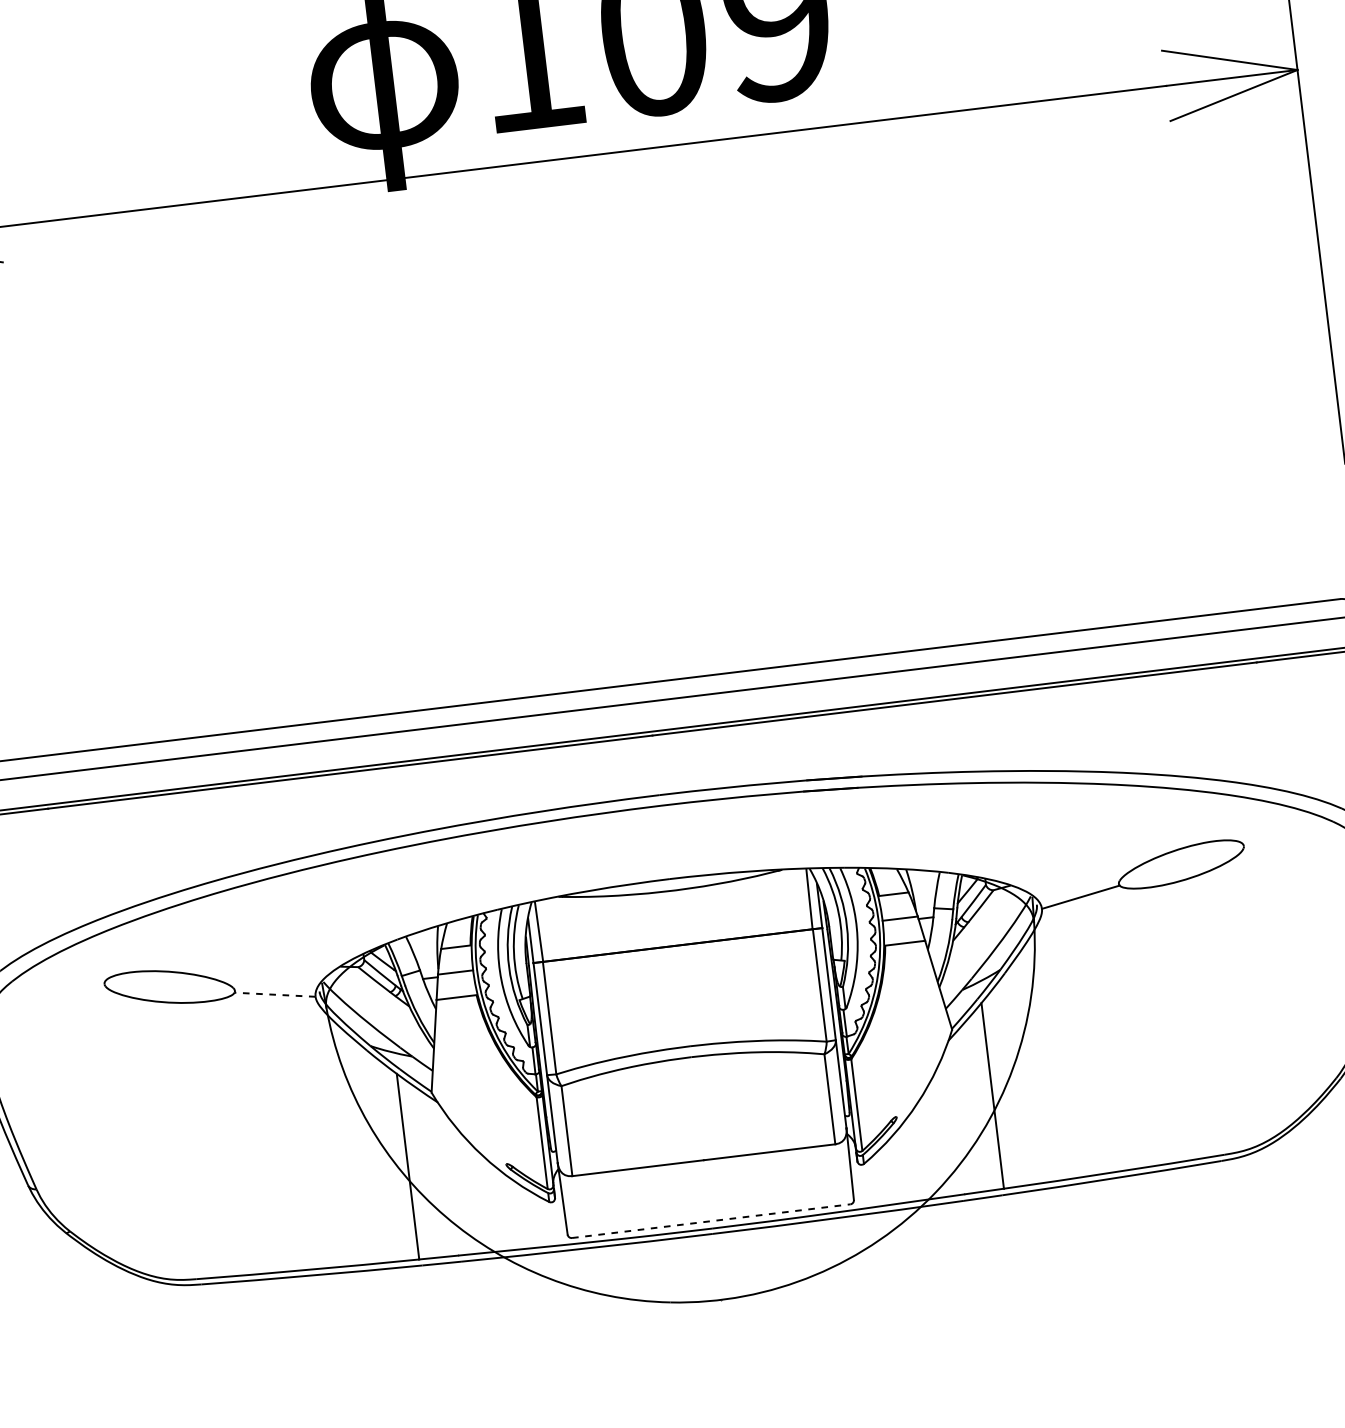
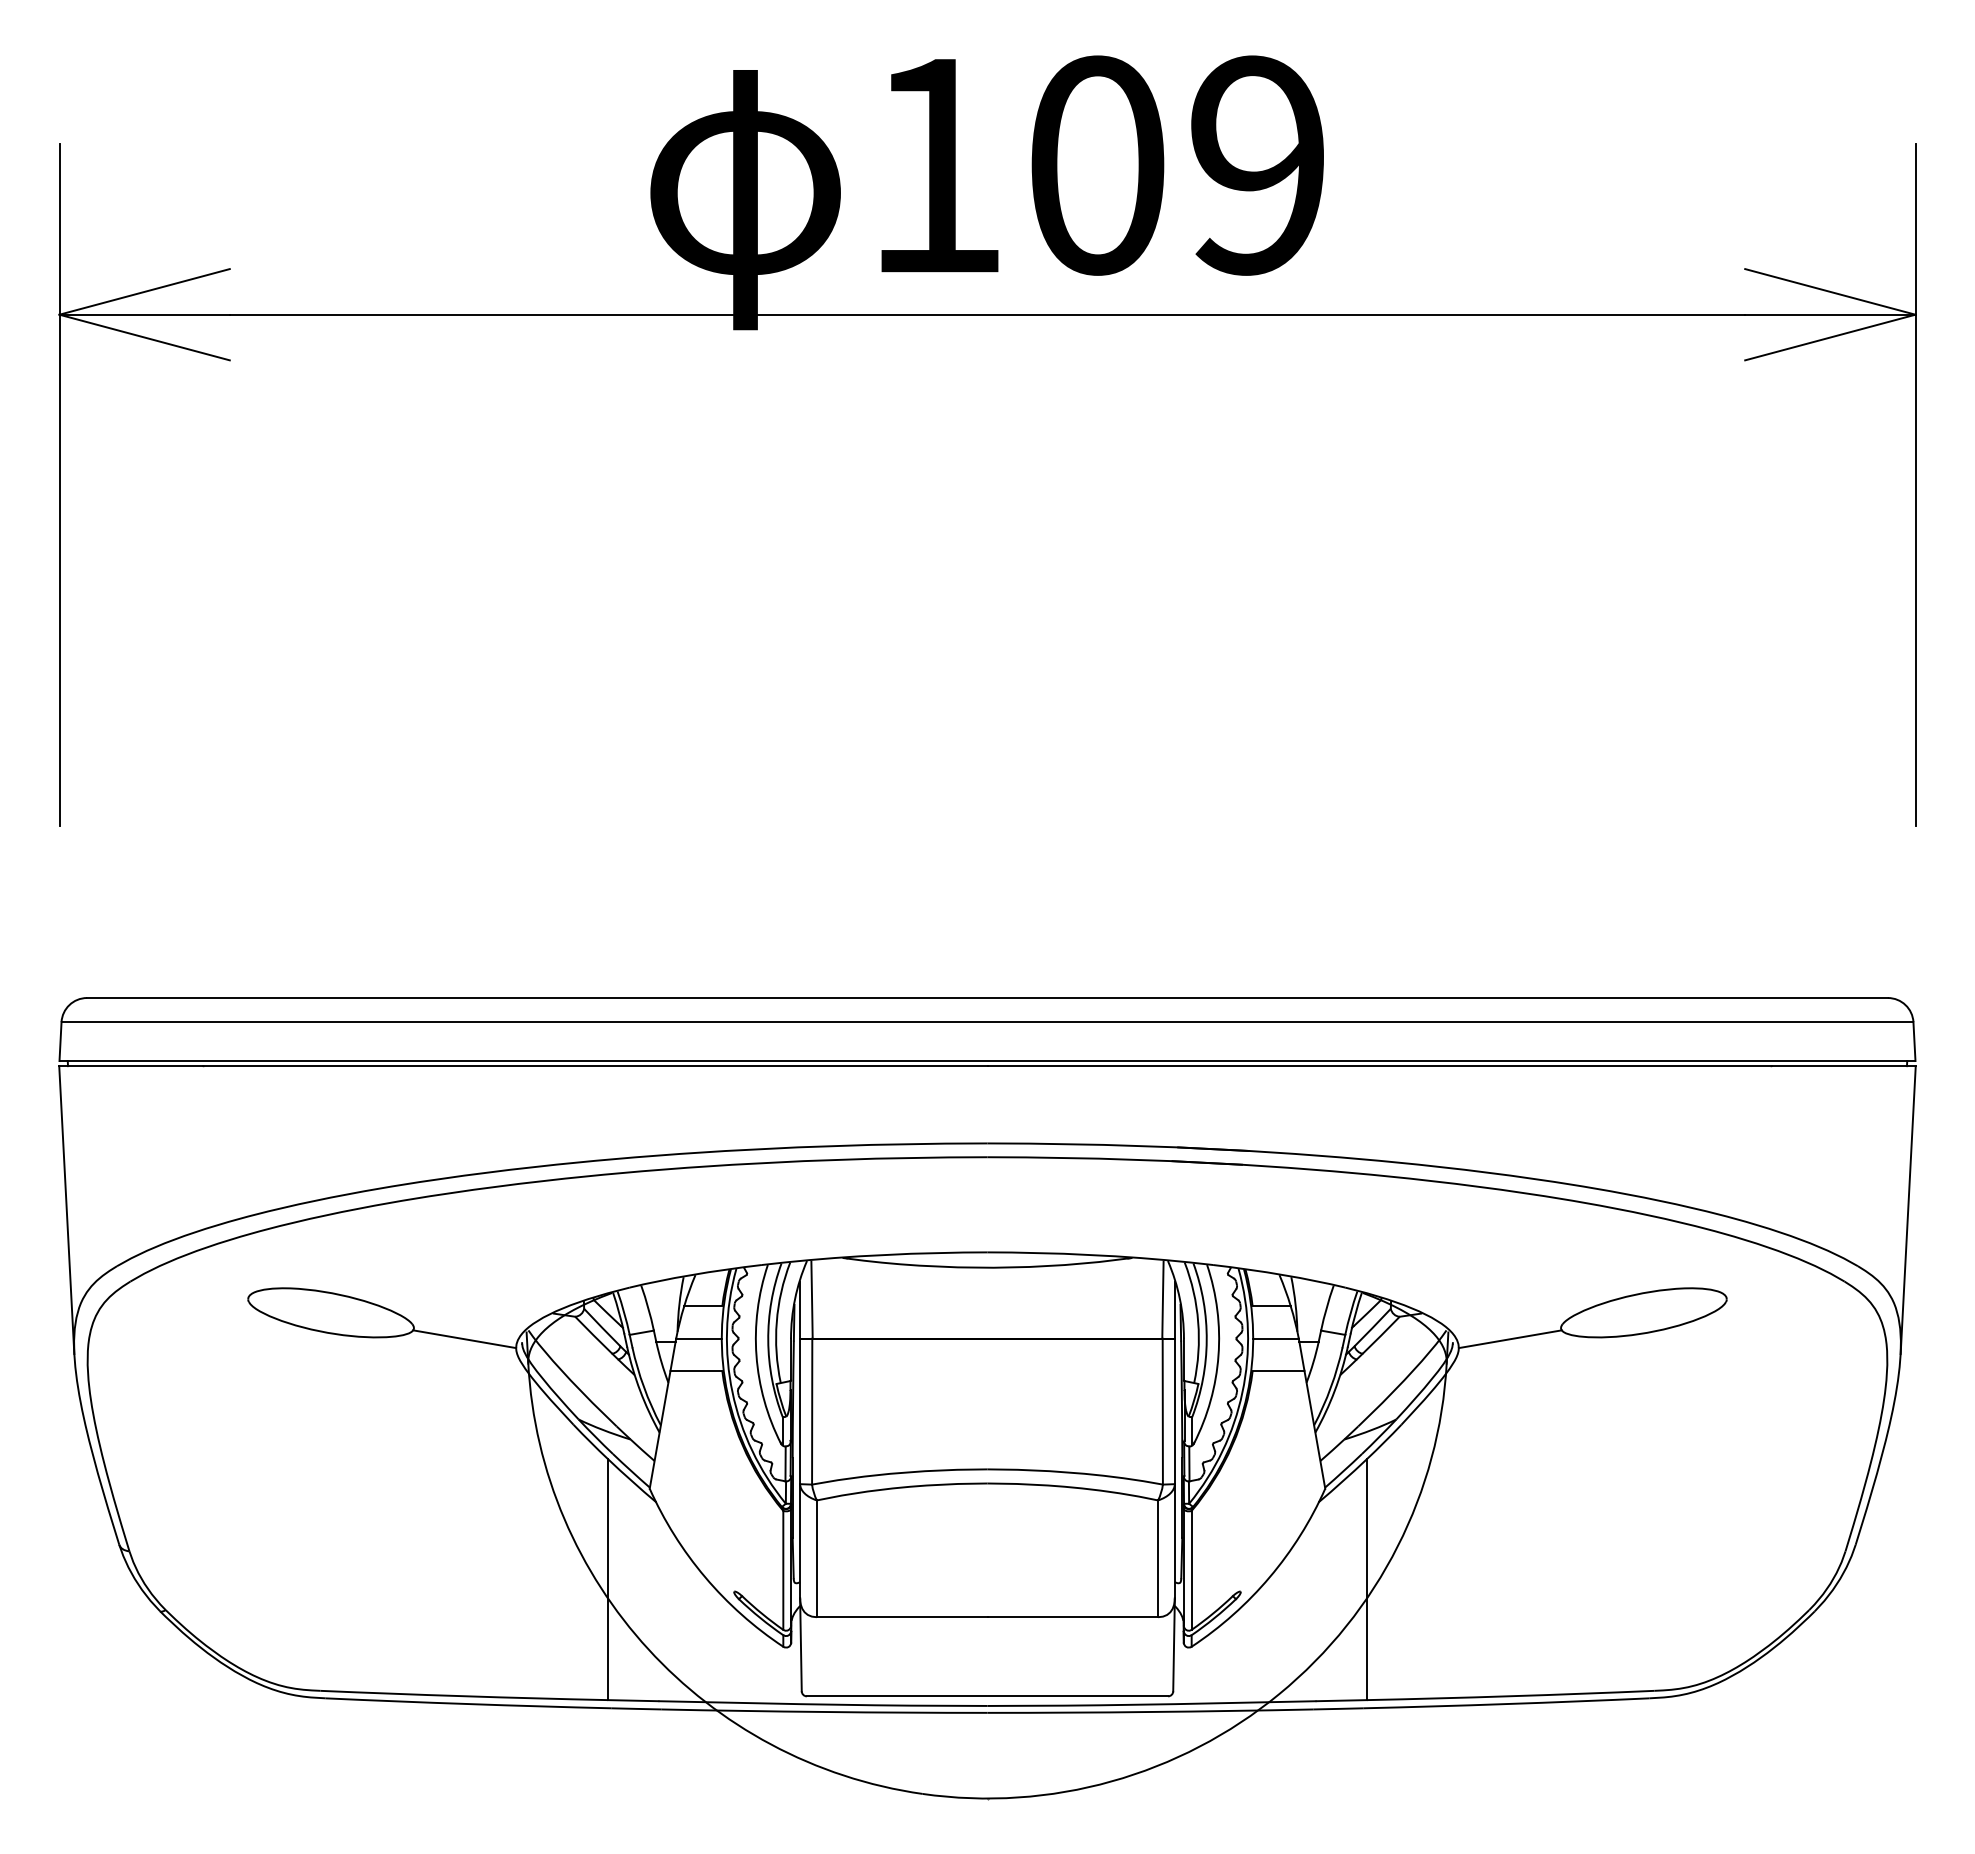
line: (274, 994) -> (464, 1339), dashed -> solid
line: (711, 1221) -> (987, 1696), dashed -> solid

